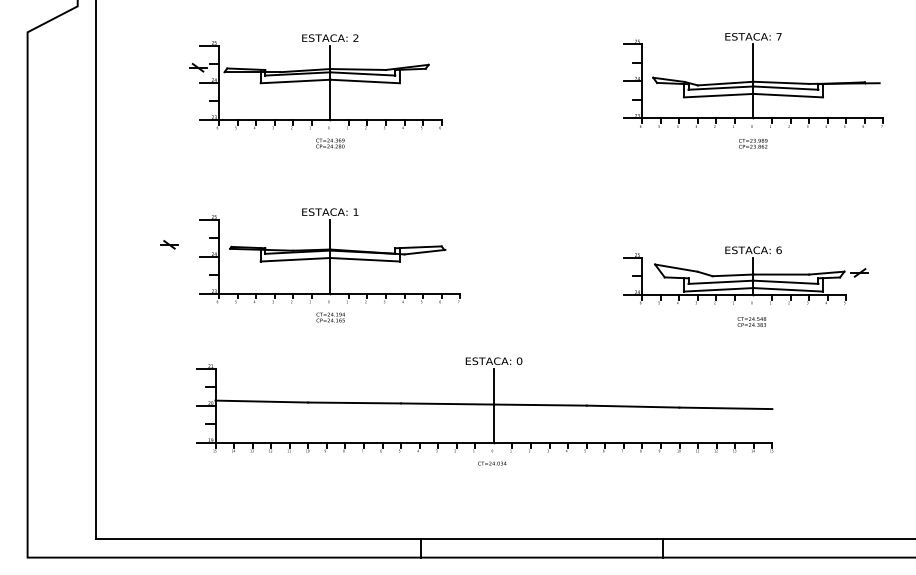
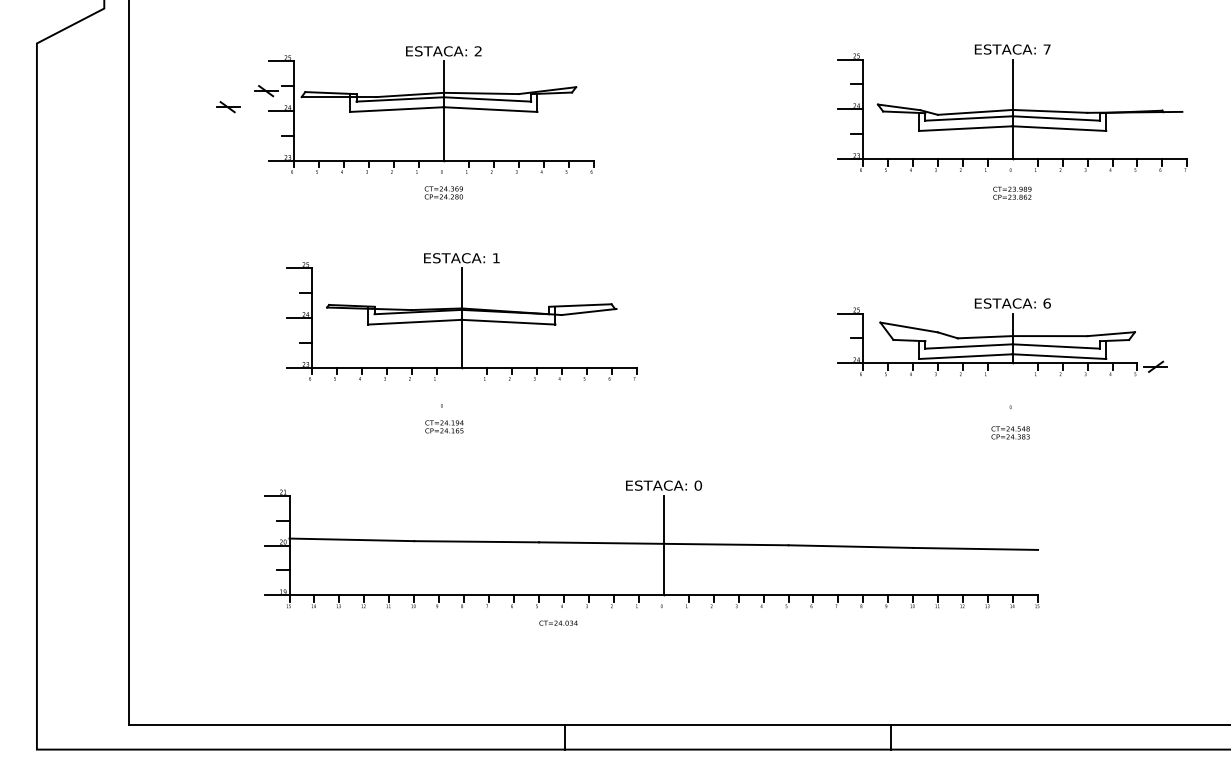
part: (170, 245) -> (228, 107), moved
part: (330, 255) -> (461, 316), moved
part: (734, 275) -> (987, 337), moved
text: (492, 463) -> (558, 622), moved

